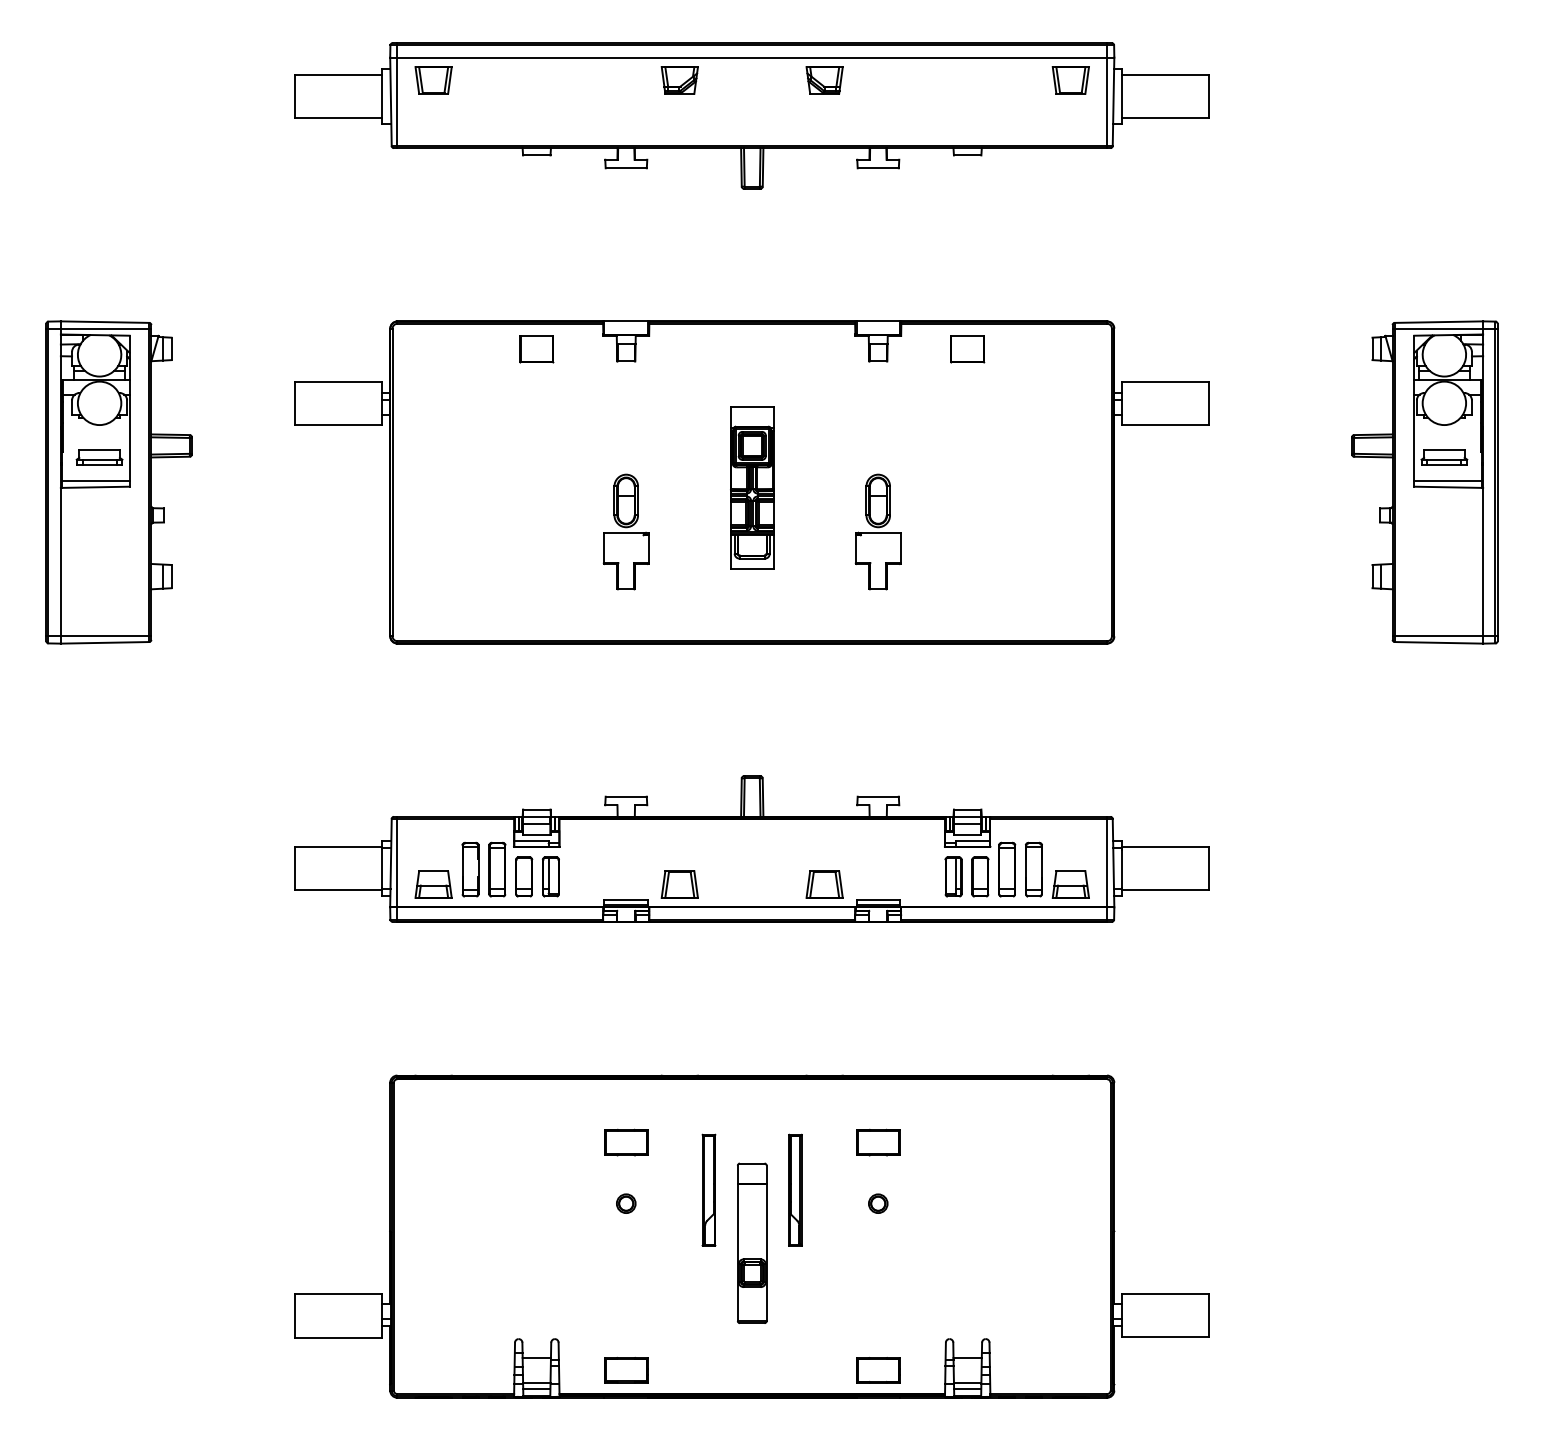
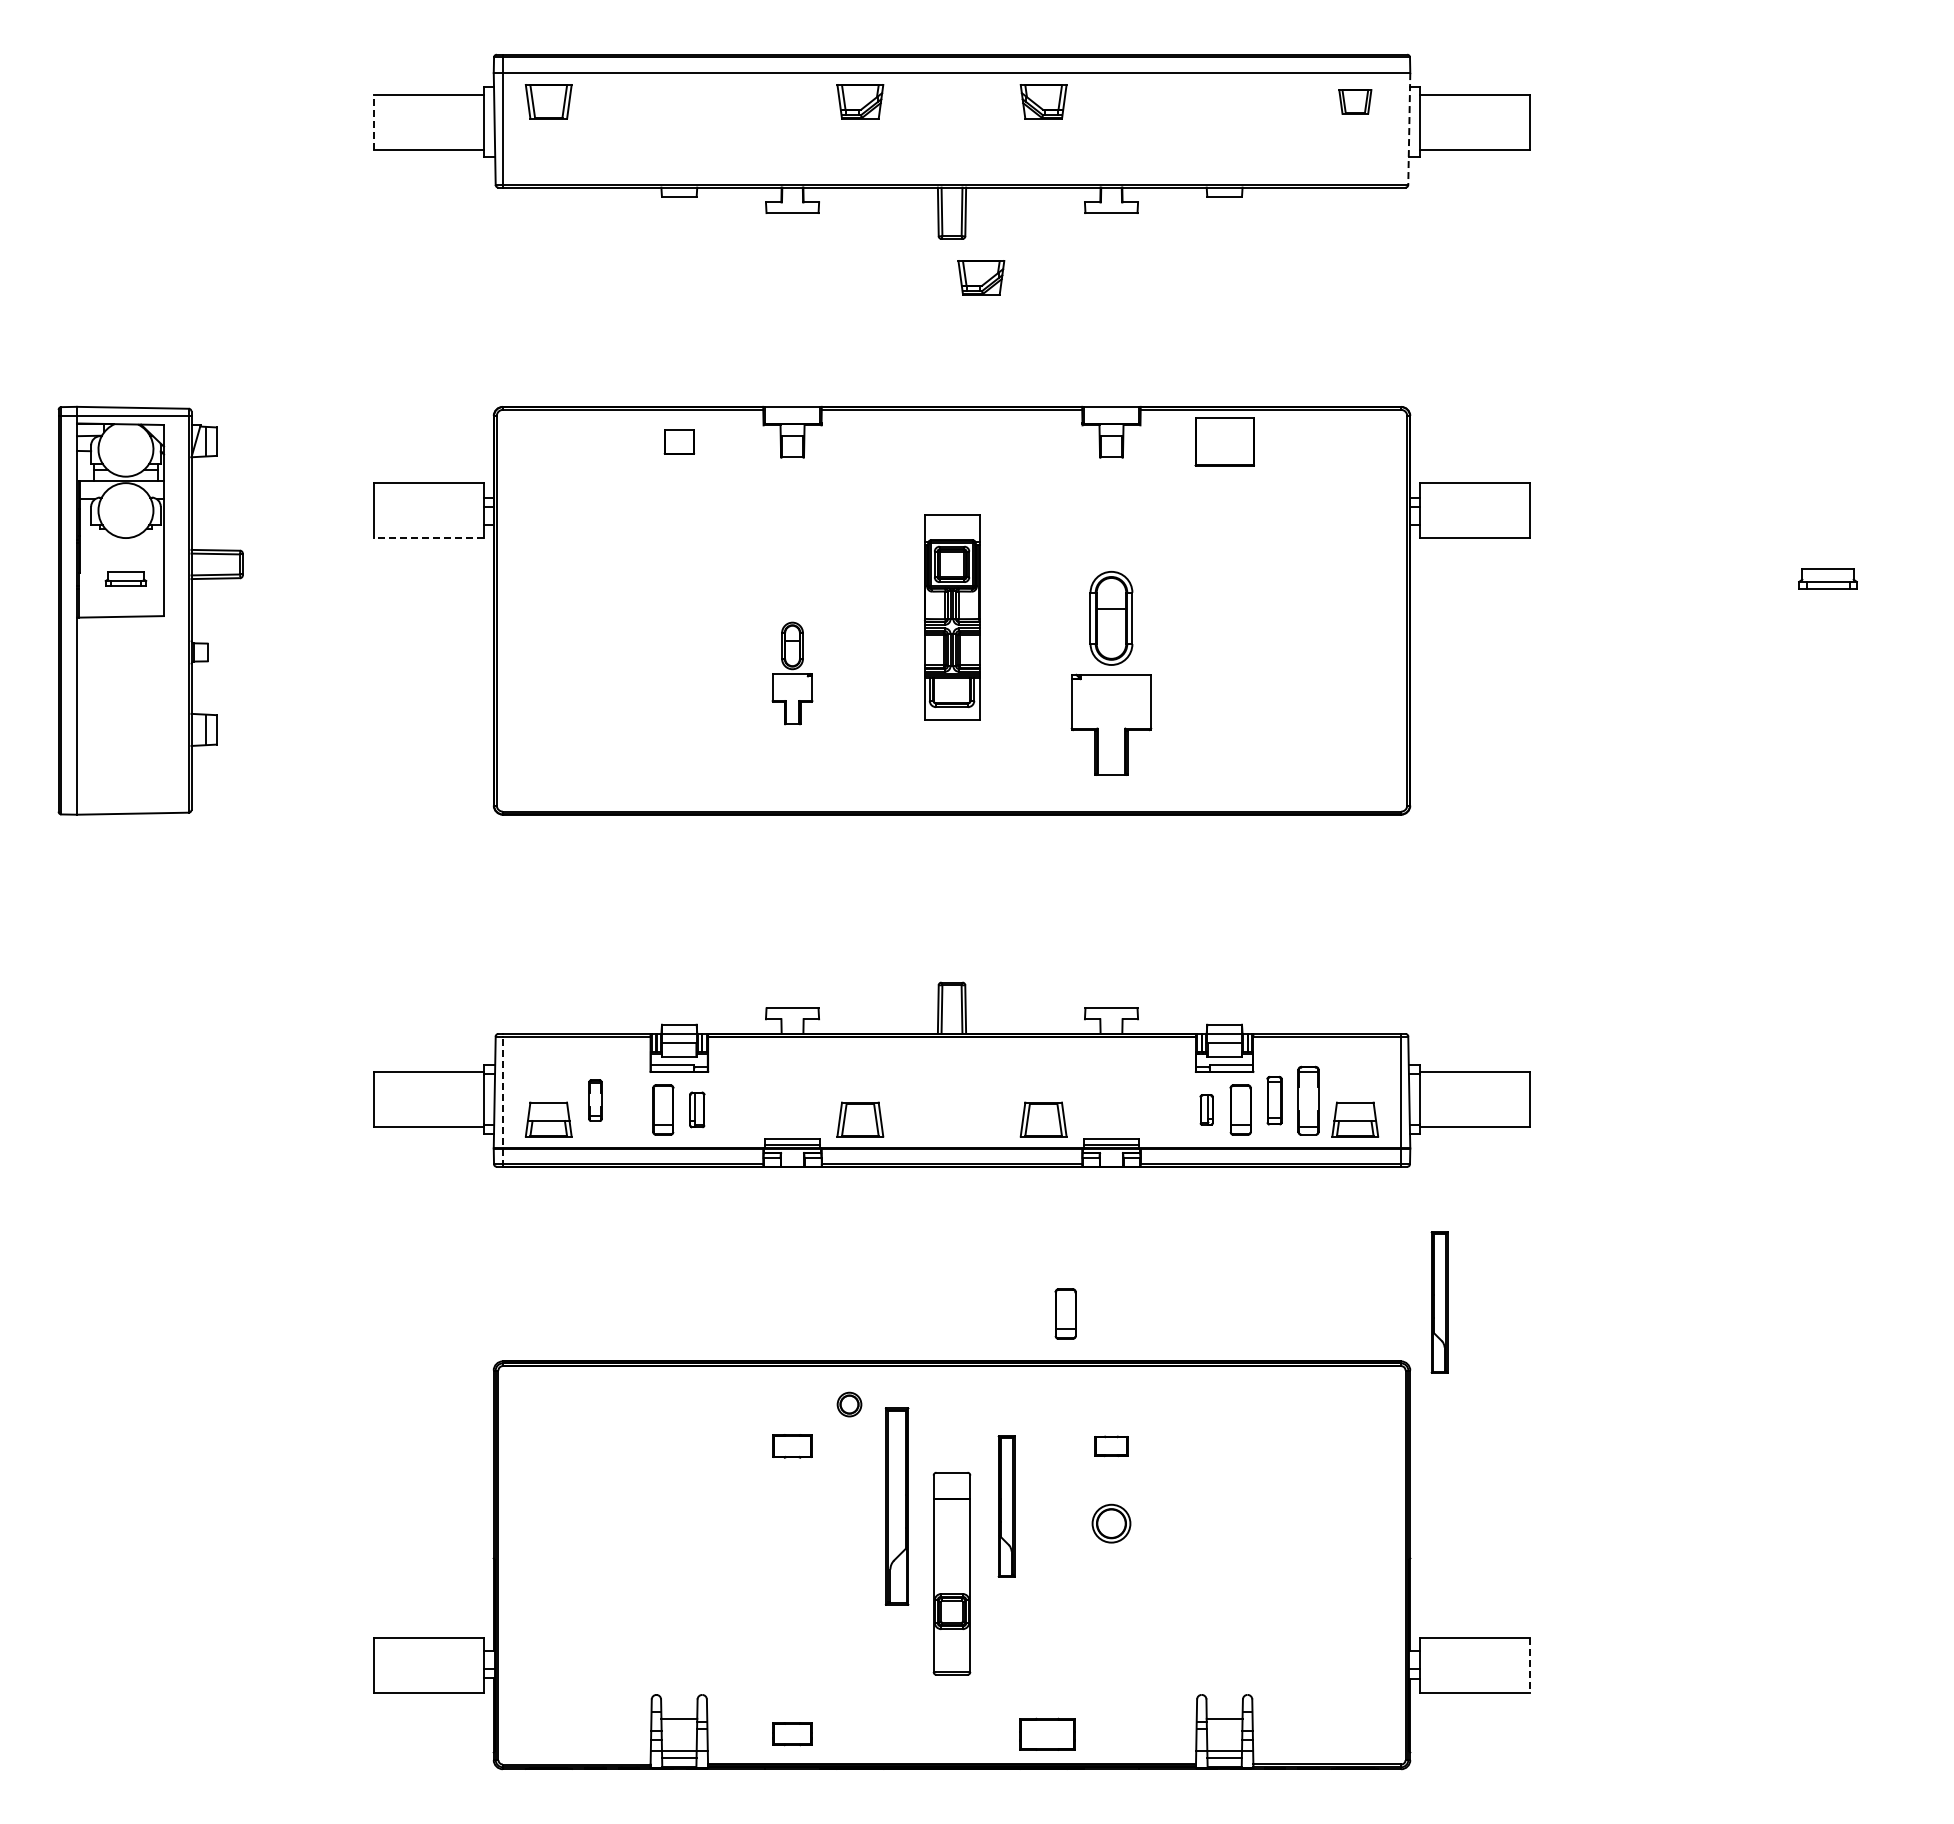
part: (1071, 80) -> (1355, 101), size x0.7
line: (295, 95) -> (373, 121), solid -> dashed
line: (1107, 95) -> (1401, 120), removed
line: (1113, 102) -> (1409, 129), solid -> dashed
part: (775, 219) -> (981, 277), added
part: (536, 348) -> (679, 441), size x0.7
part: (967, 348) -> (1224, 441), size x1.4
line: (338, 425) -> (428, 538), solid -> dashed
part: (99, 457) -> (125, 578), size x0.7
line: (96, 481) -> (121, 609), removed
part: (1425, 482) -> (1803, 610), removed
part: (626, 532) -> (792, 673), size x0.7
part: (878, 532) -> (1111, 673), size x1.4
line: (98, 636) -> (124, 805), removed
line: (397, 868) -> (502, 1099), solid -> dashed
part: (470, 869) -> (595, 1100), size x0.6
part: (497, 869) -> (629, 1100), removed
part: (1007, 869) -> (1274, 1100), size x0.7
part: (551, 876) -> (697, 1109), size x0.7
part: (953, 876) -> (1206, 1109), size x0.6
part: (1137, 1029) -> (1439, 1302), added
part: (841, 1037) -> (1065, 1313), added
part: (626, 1142) -> (792, 1446), size x0.7
part: (878, 1142) -> (1111, 1446), size x0.6
part: (709, 1190) -> (897, 1506), size x1.4
part: (626, 1203) -> (849, 1404), moved
part: (878, 1203) -> (1111, 1523), size x1.6
line: (1209, 1315) -> (1530, 1665), solid -> dashed
part: (626, 1369) -> (792, 1733), size x0.7
part: (878, 1369) -> (1047, 1733), moved

